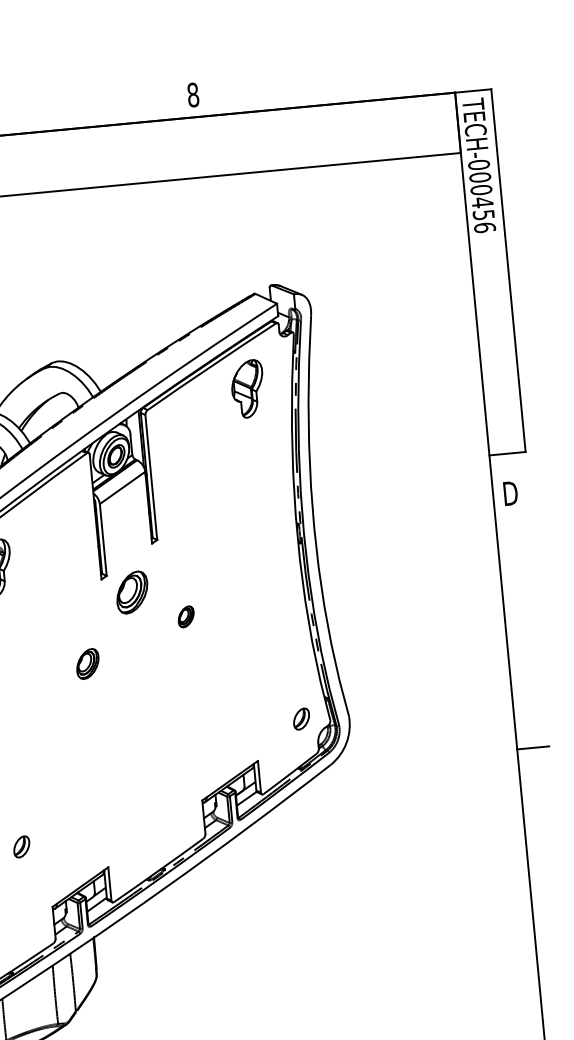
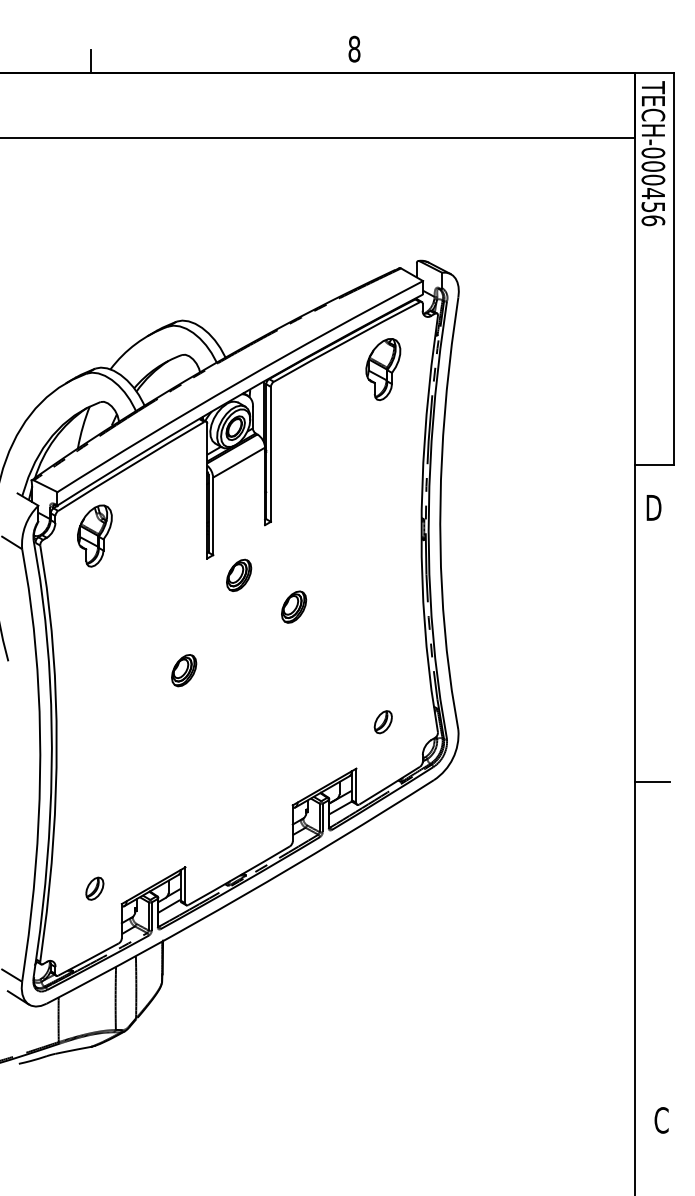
part: (132, 591) -> (239, 574), size x0.71
part: (186, 616) -> (294, 606), size x1.43
part: (88, 663) -> (184, 670), moved
part: (300, 719) -> (382, 722), moved
part: (21, 846) -> (94, 888), moved

